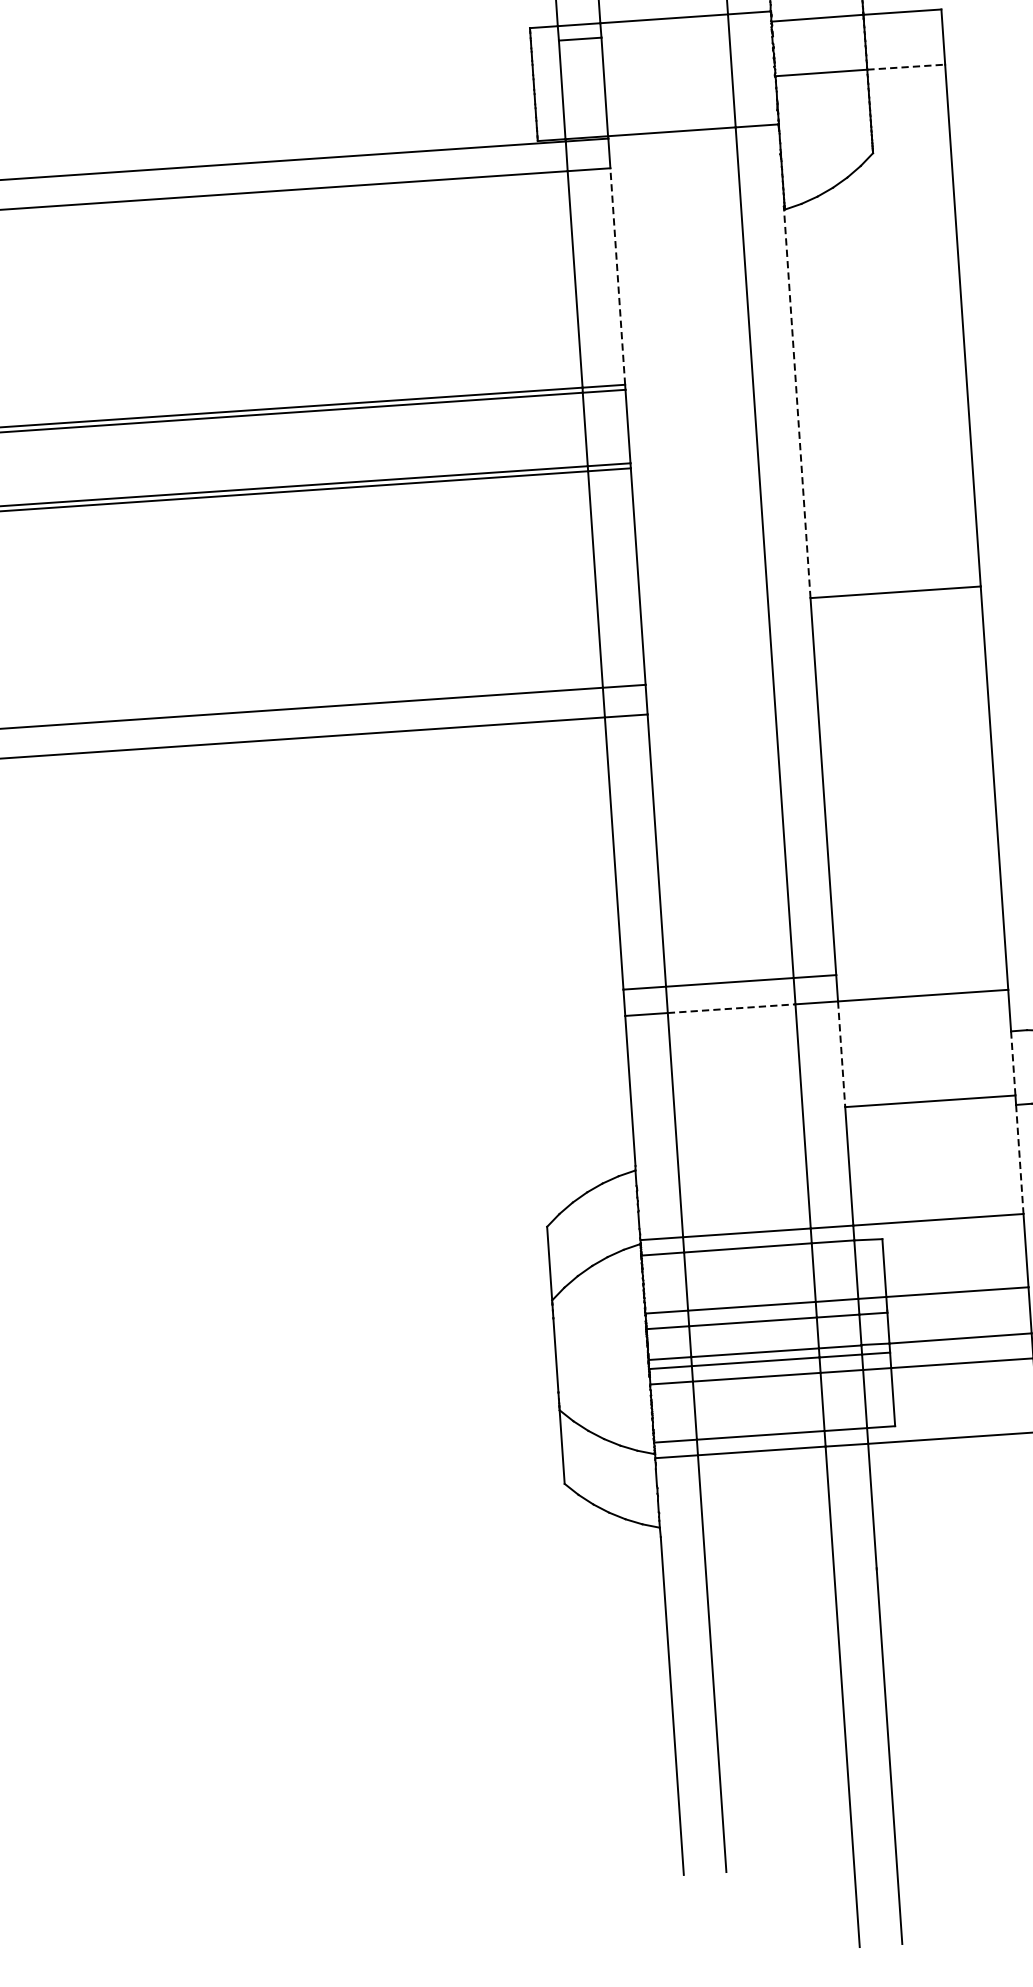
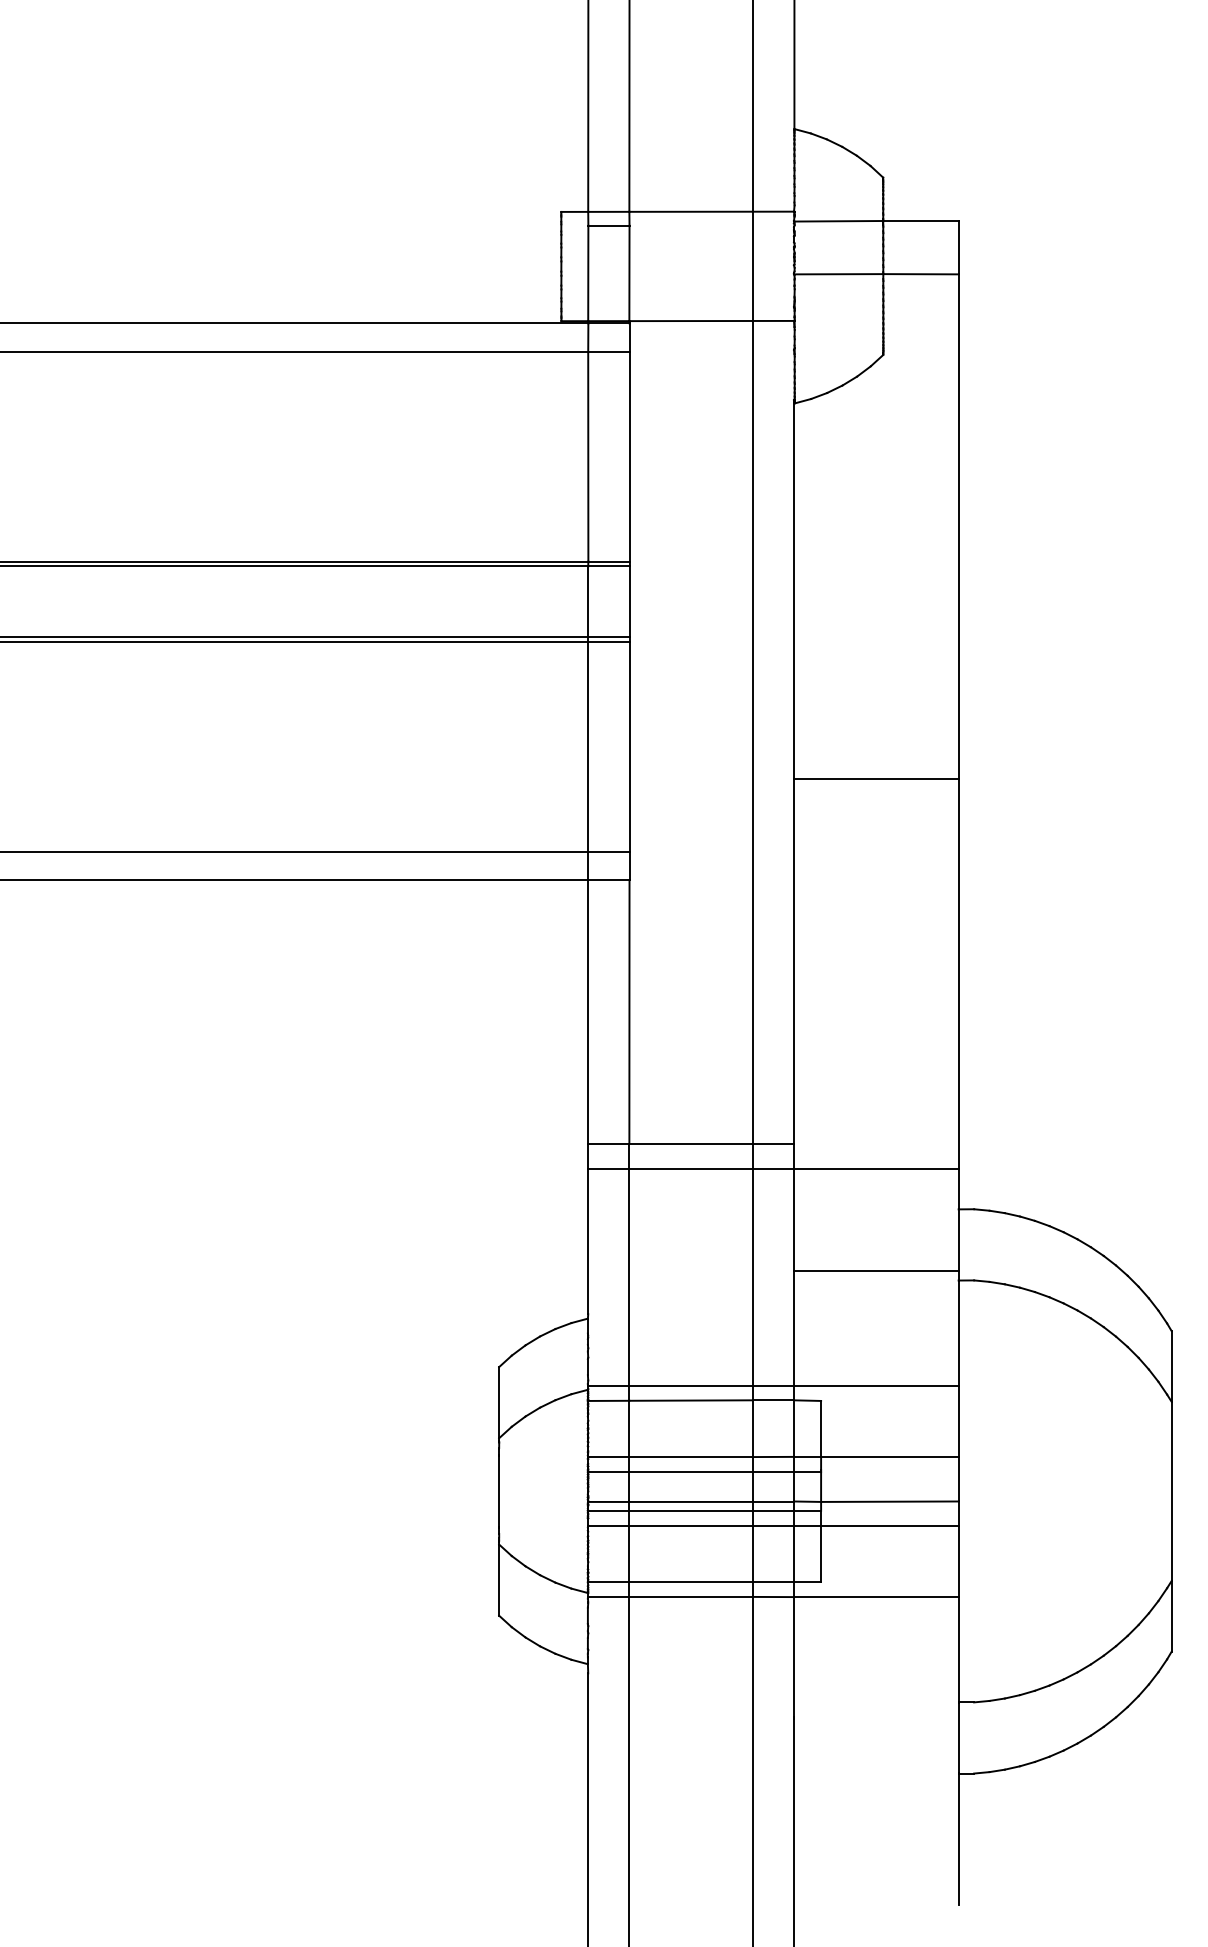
line: (906, 67) -> (921, 274), dashed -> solid
line: (617, 276) -> (629, 456), dashed -> solid
line: (797, 402) -> (794, 589), dashed -> solid
line: (732, 1008) -> (691, 1169), dashed -> solid
line: (842, 1054) -> (794, 1220), dashed -> solid
line: (1013, 1063) -> (958, 1240), dashed -> solid
line: (1019, 1159) -> (958, 1333), dashed -> solid

